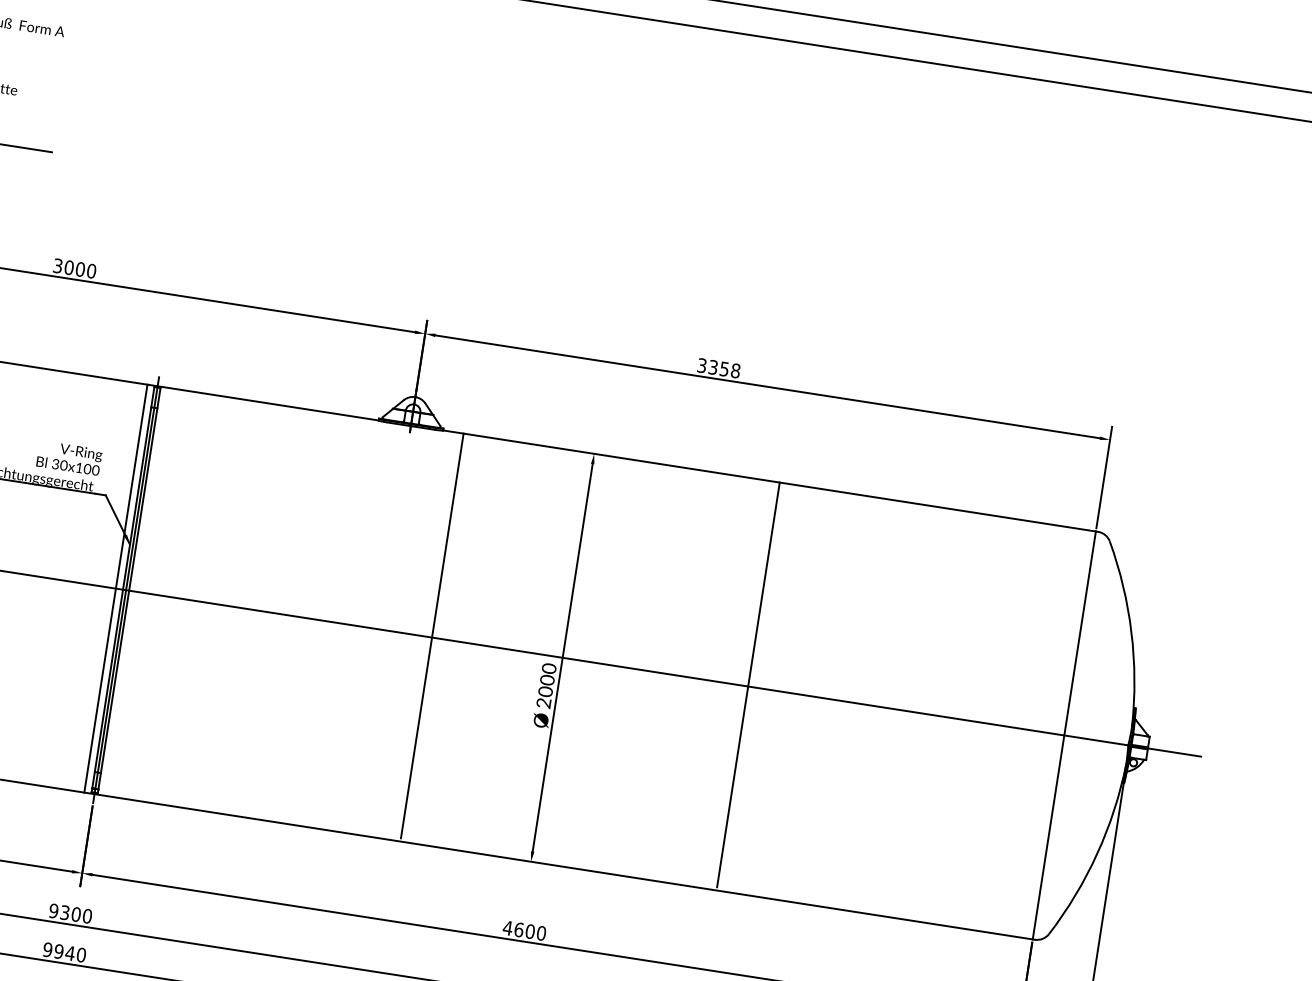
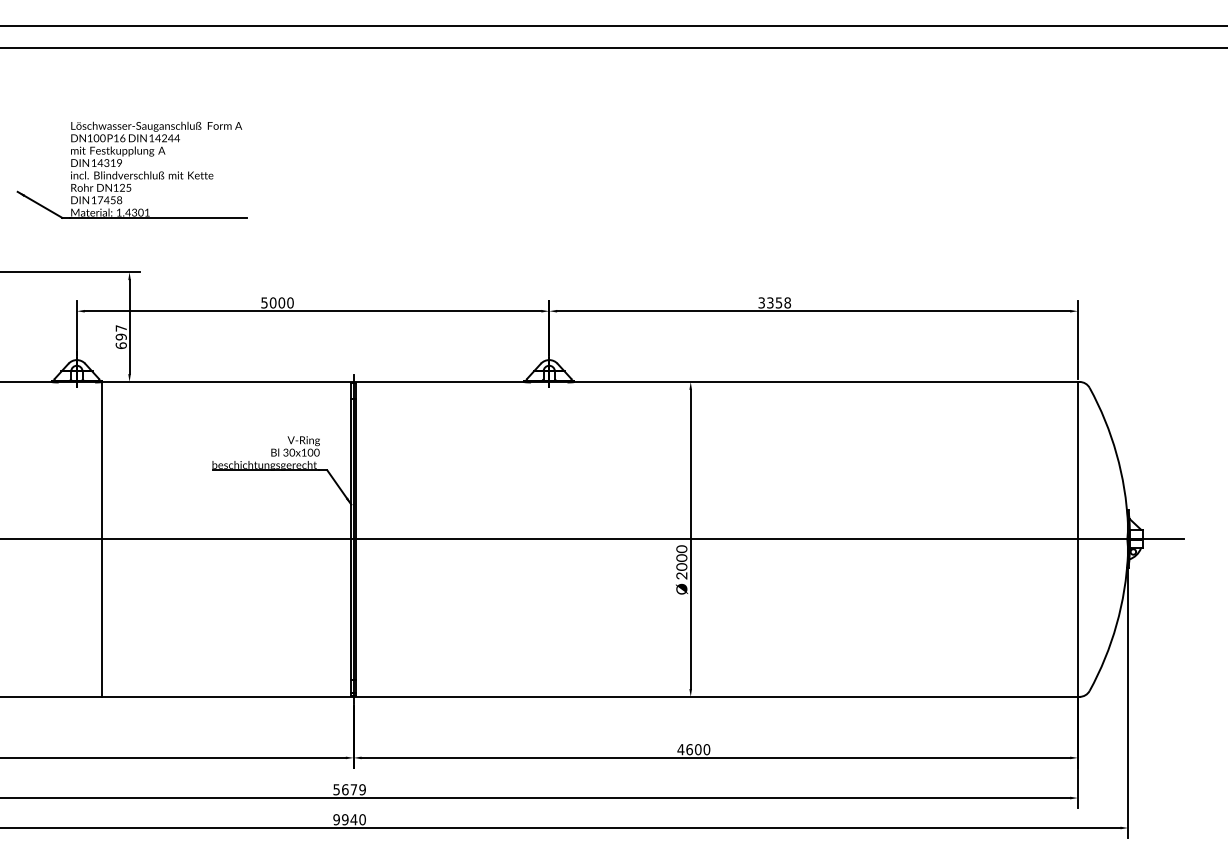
text: (58, 265) -> (264, 302), 3000 -> 5000
line: (115, 587) -> (345, 538), removed
line: (431, 635) -> (589, 537), removed
line: (748, 683) -> (833, 537), removed
text: (70, 913) -> (349, 789), 9300 -> 5679

